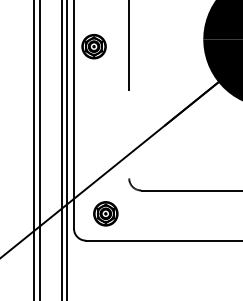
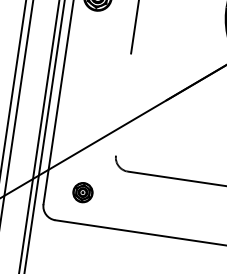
part: (105, 213) -> (82, 192), size x0.7

